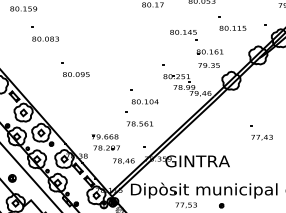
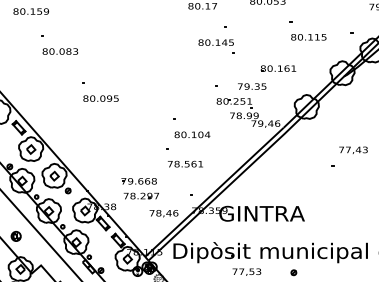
part: (183, 35) -> (216, 46), moved
text: (209, 65) -> (252, 86), moved
text: (262, 137) -> (353, 149), moved

